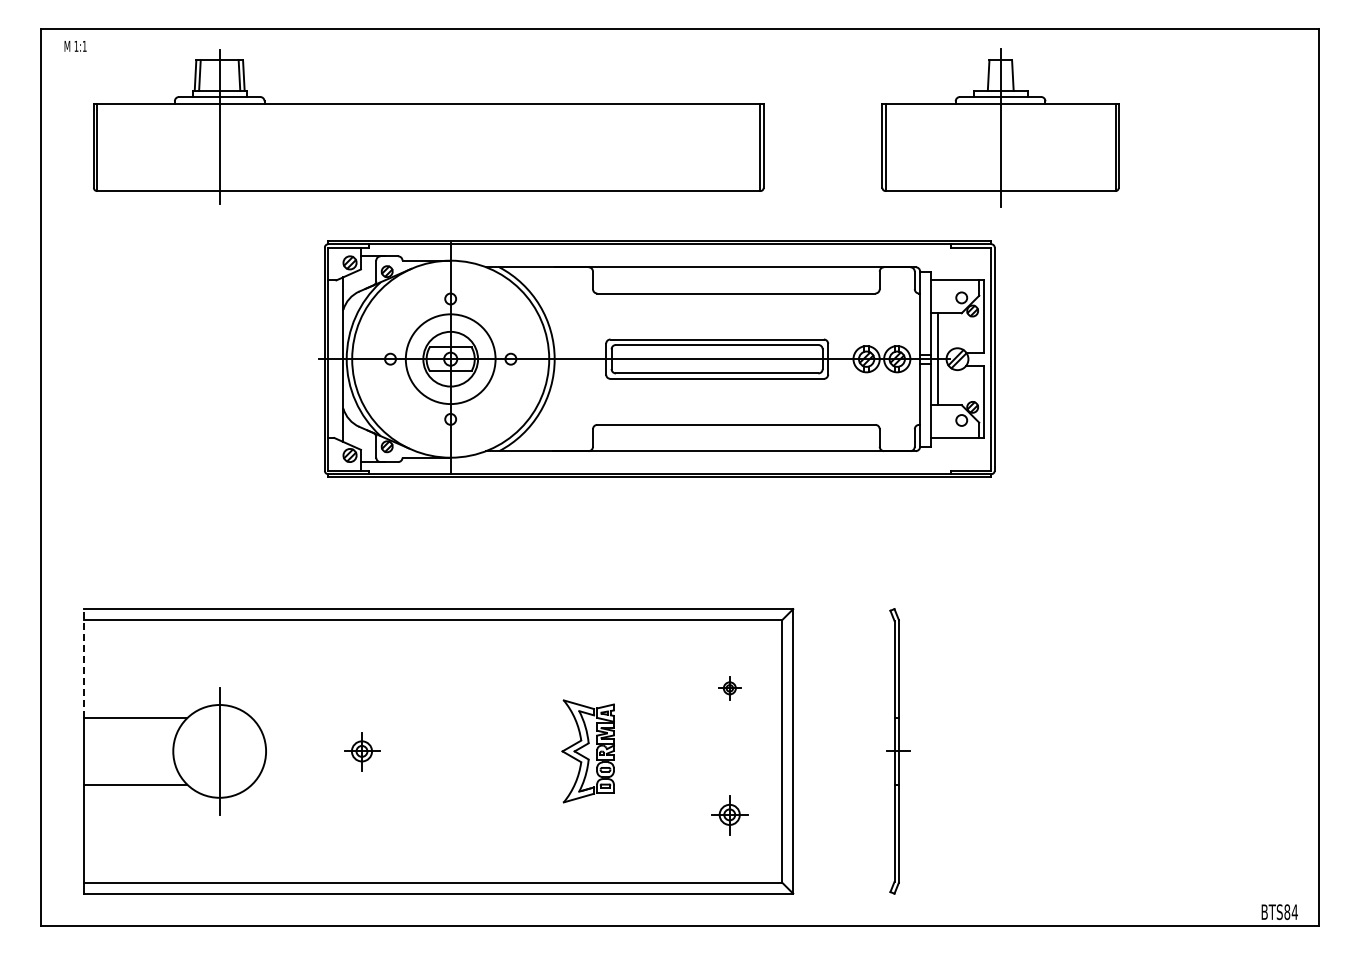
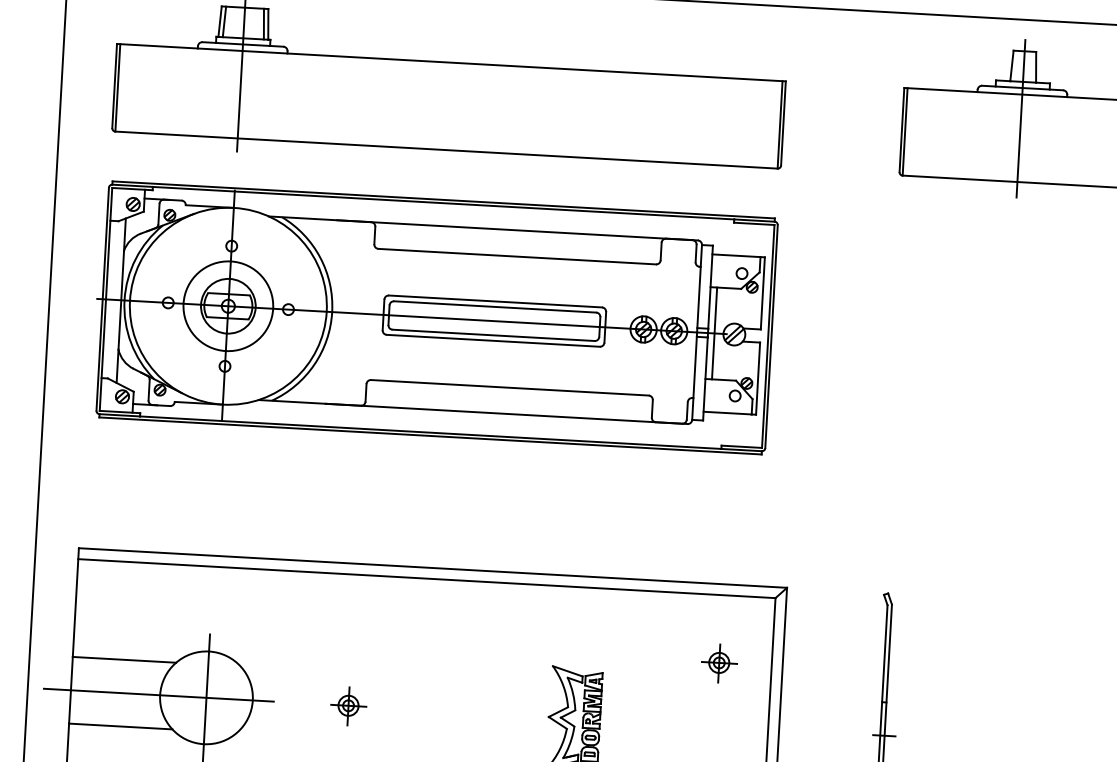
part: (656, 358) -> (433, 317), moved
line: (83, 663) -> (75, 602), dashed -> solid
part: (729, 688) -> (718, 663), size x1.67
line: (171, 751) -> (158, 695), added

